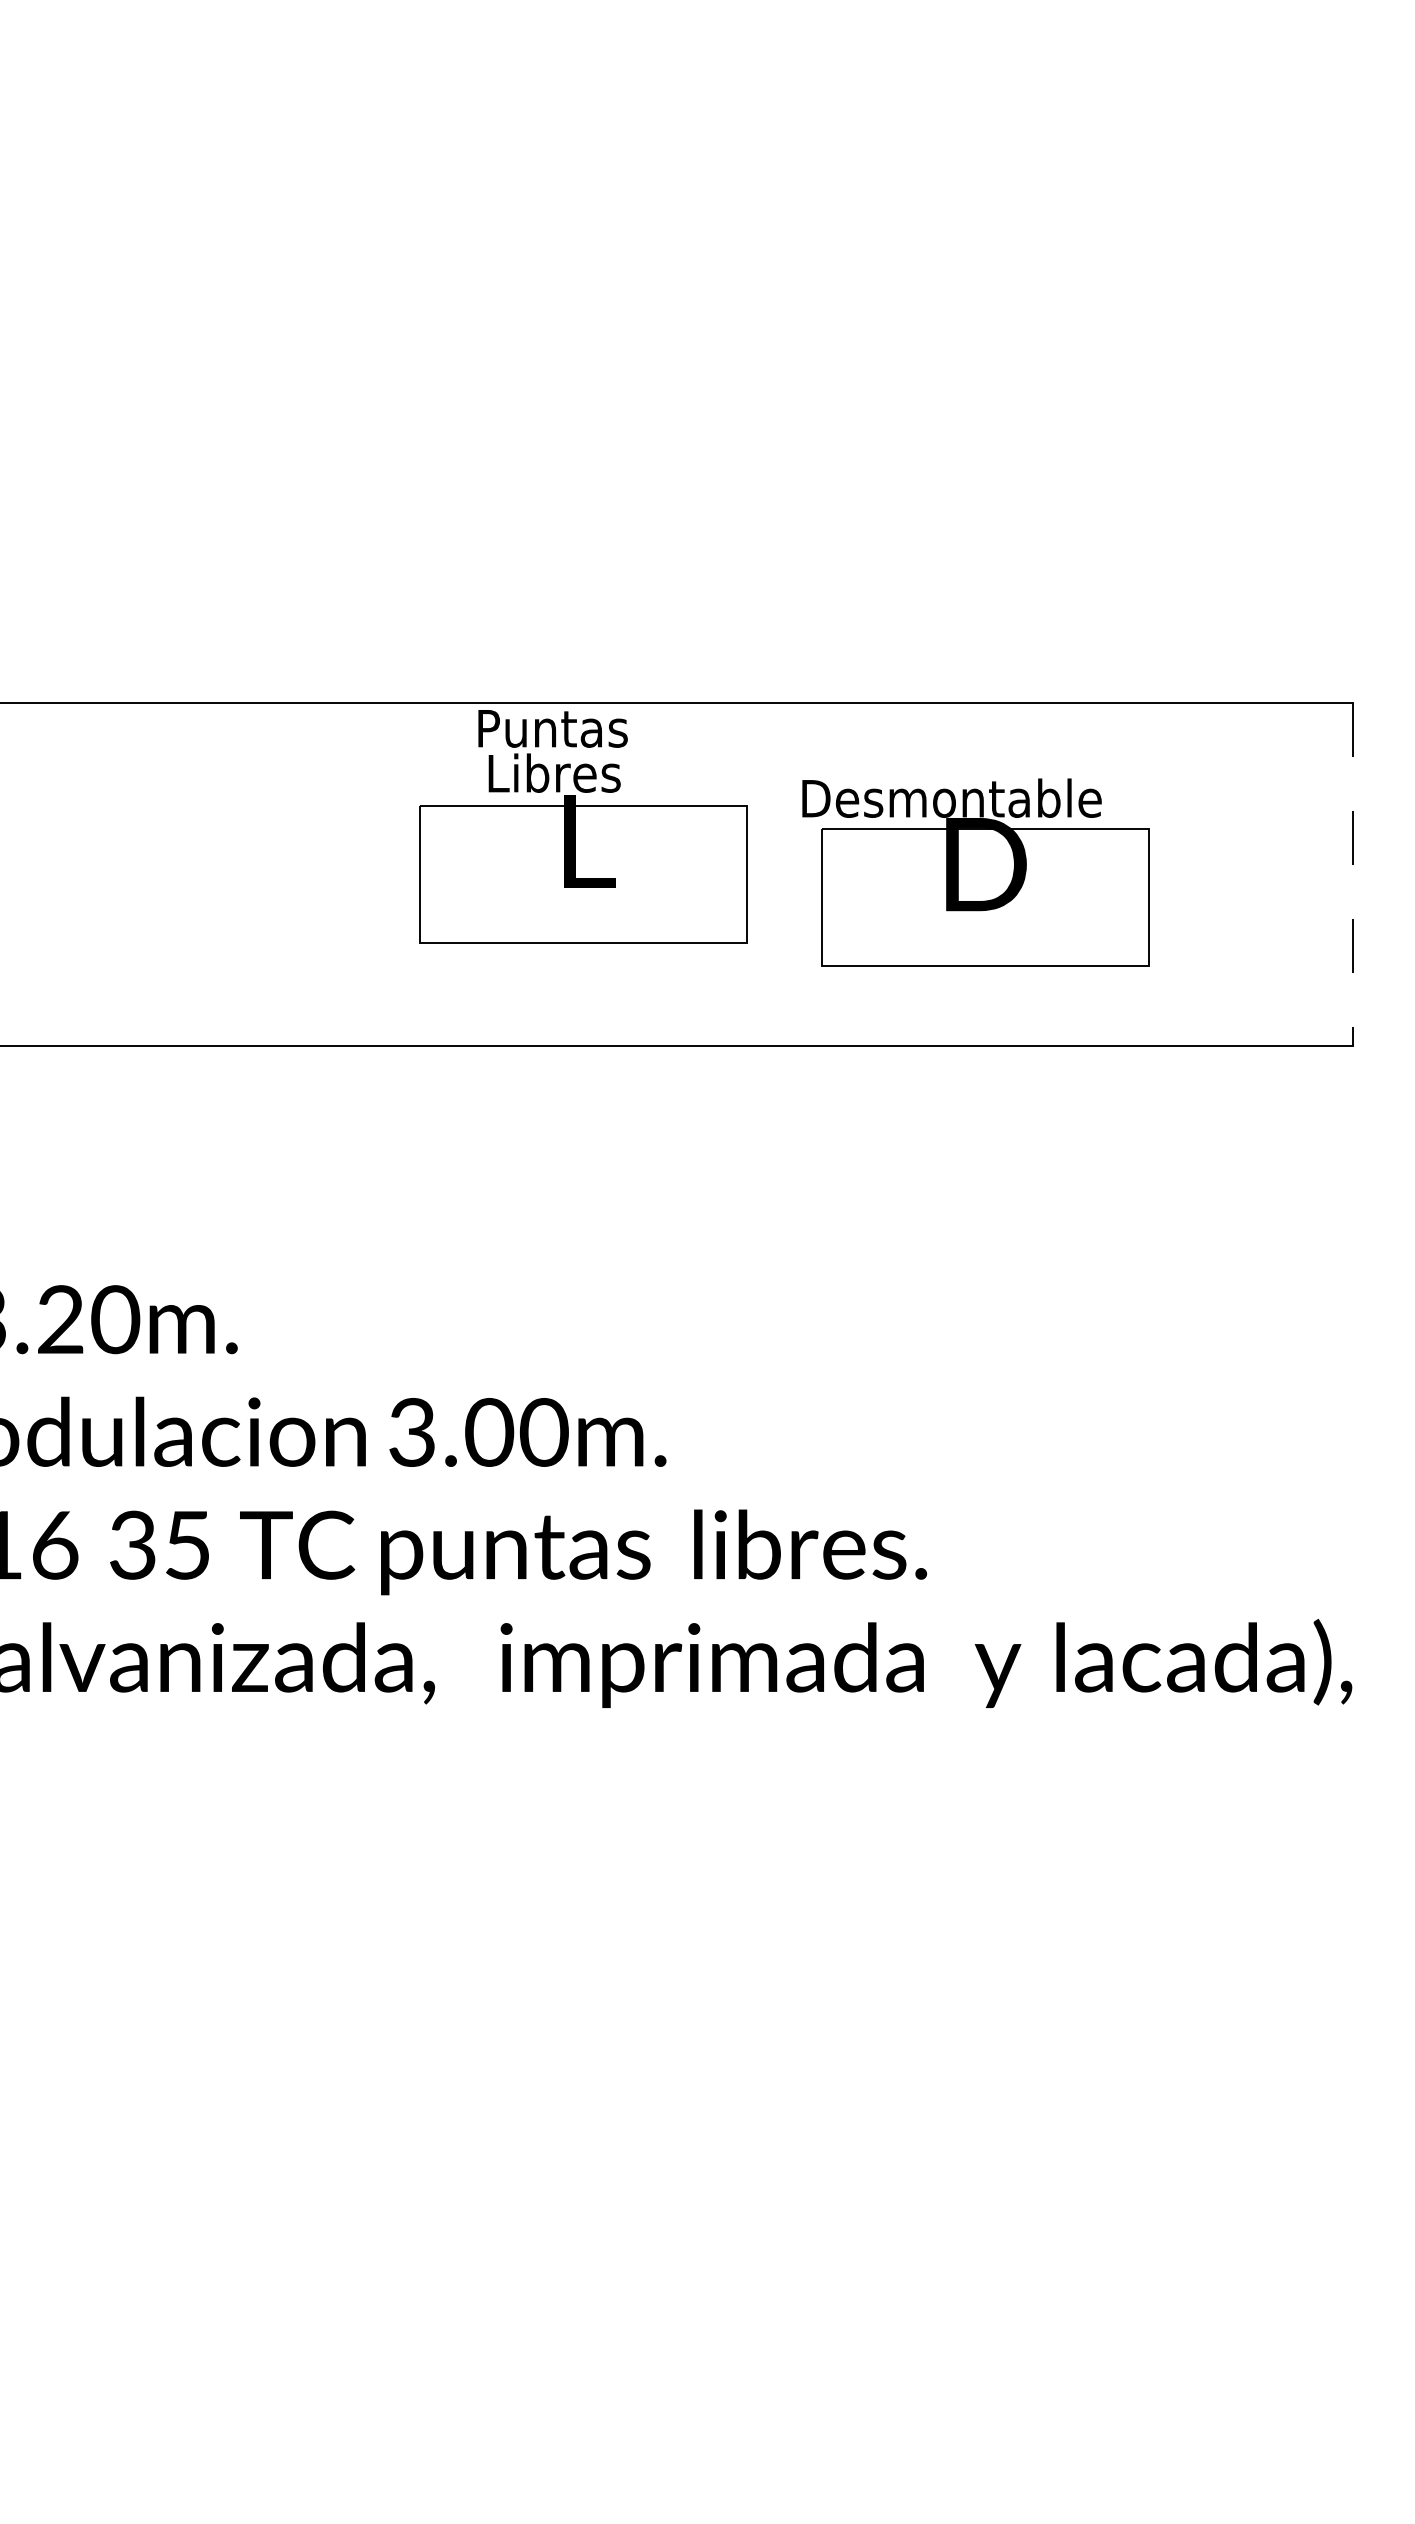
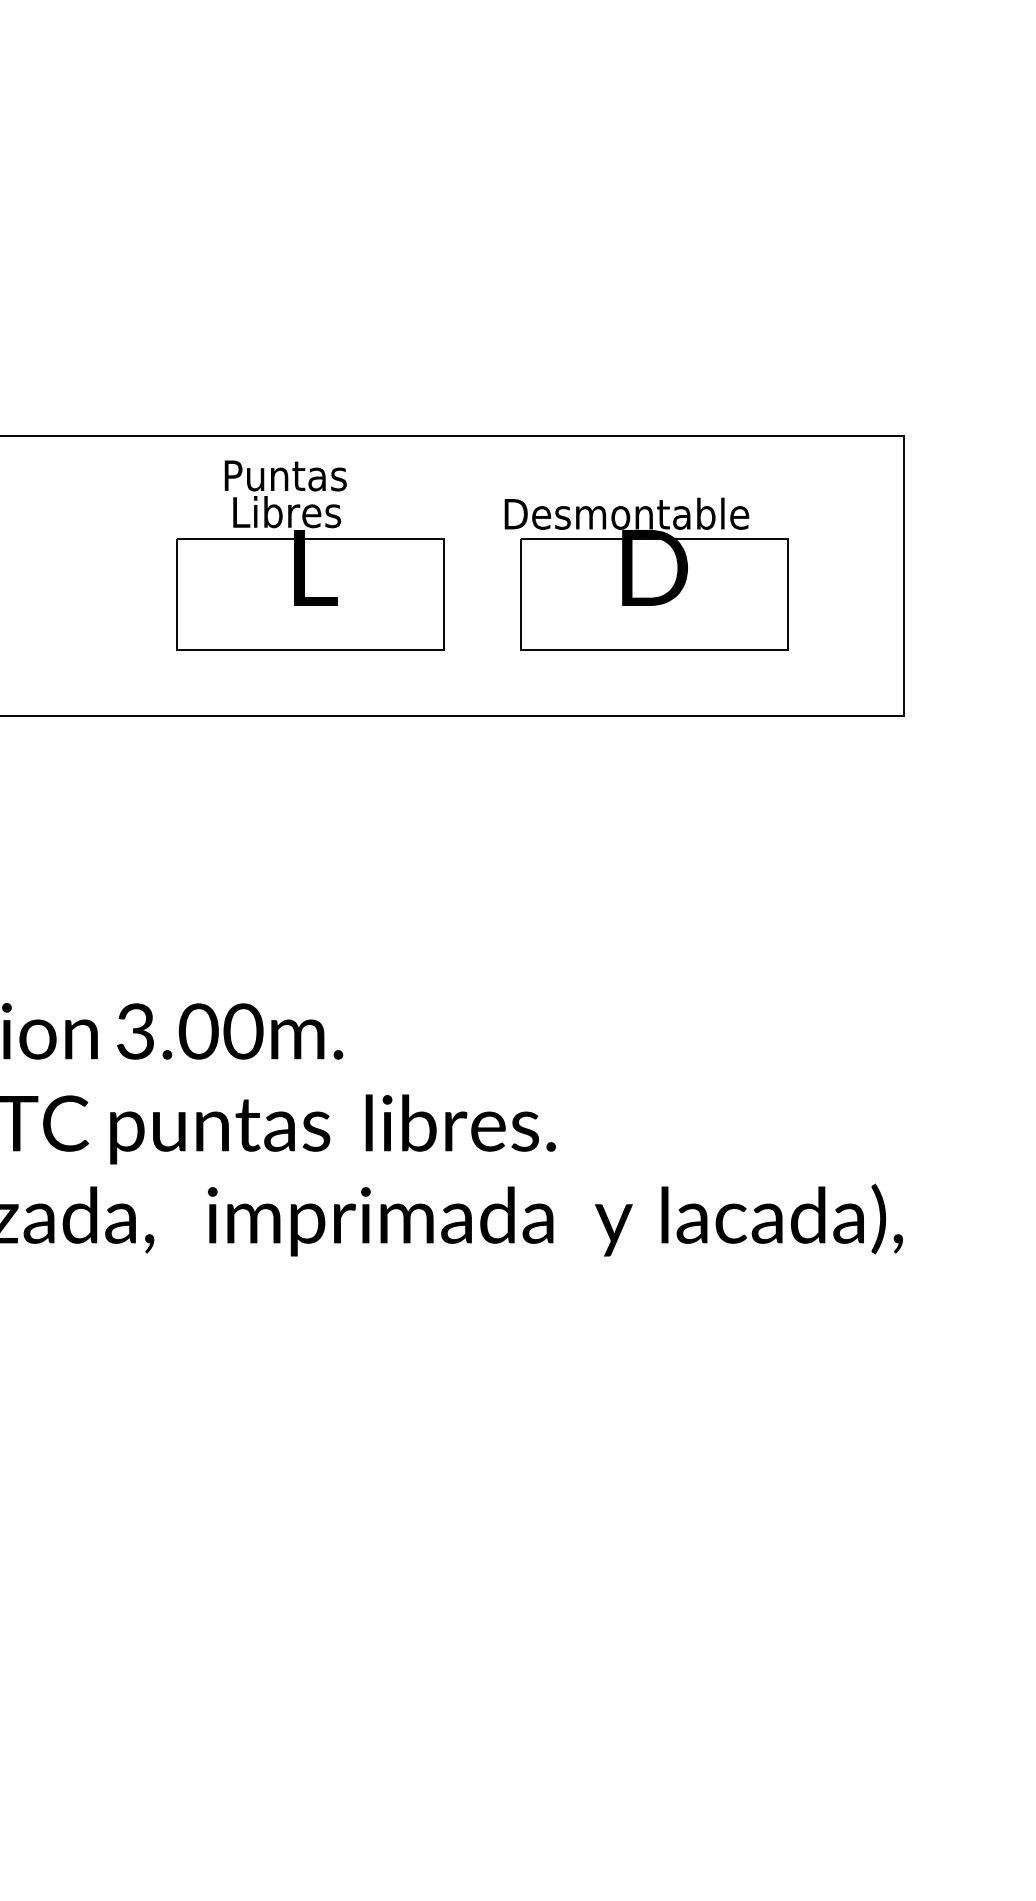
part: (583, 826) -> (310, 555), moved
part: (975, 872) -> (646, 574), moved
line: (1353, 874) -> (904, 576), dashed -> solid

